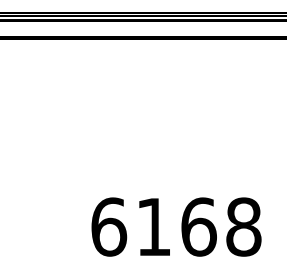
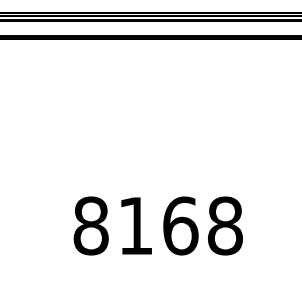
text: (109, 226) -> (91, 225), 6168 -> 8168

